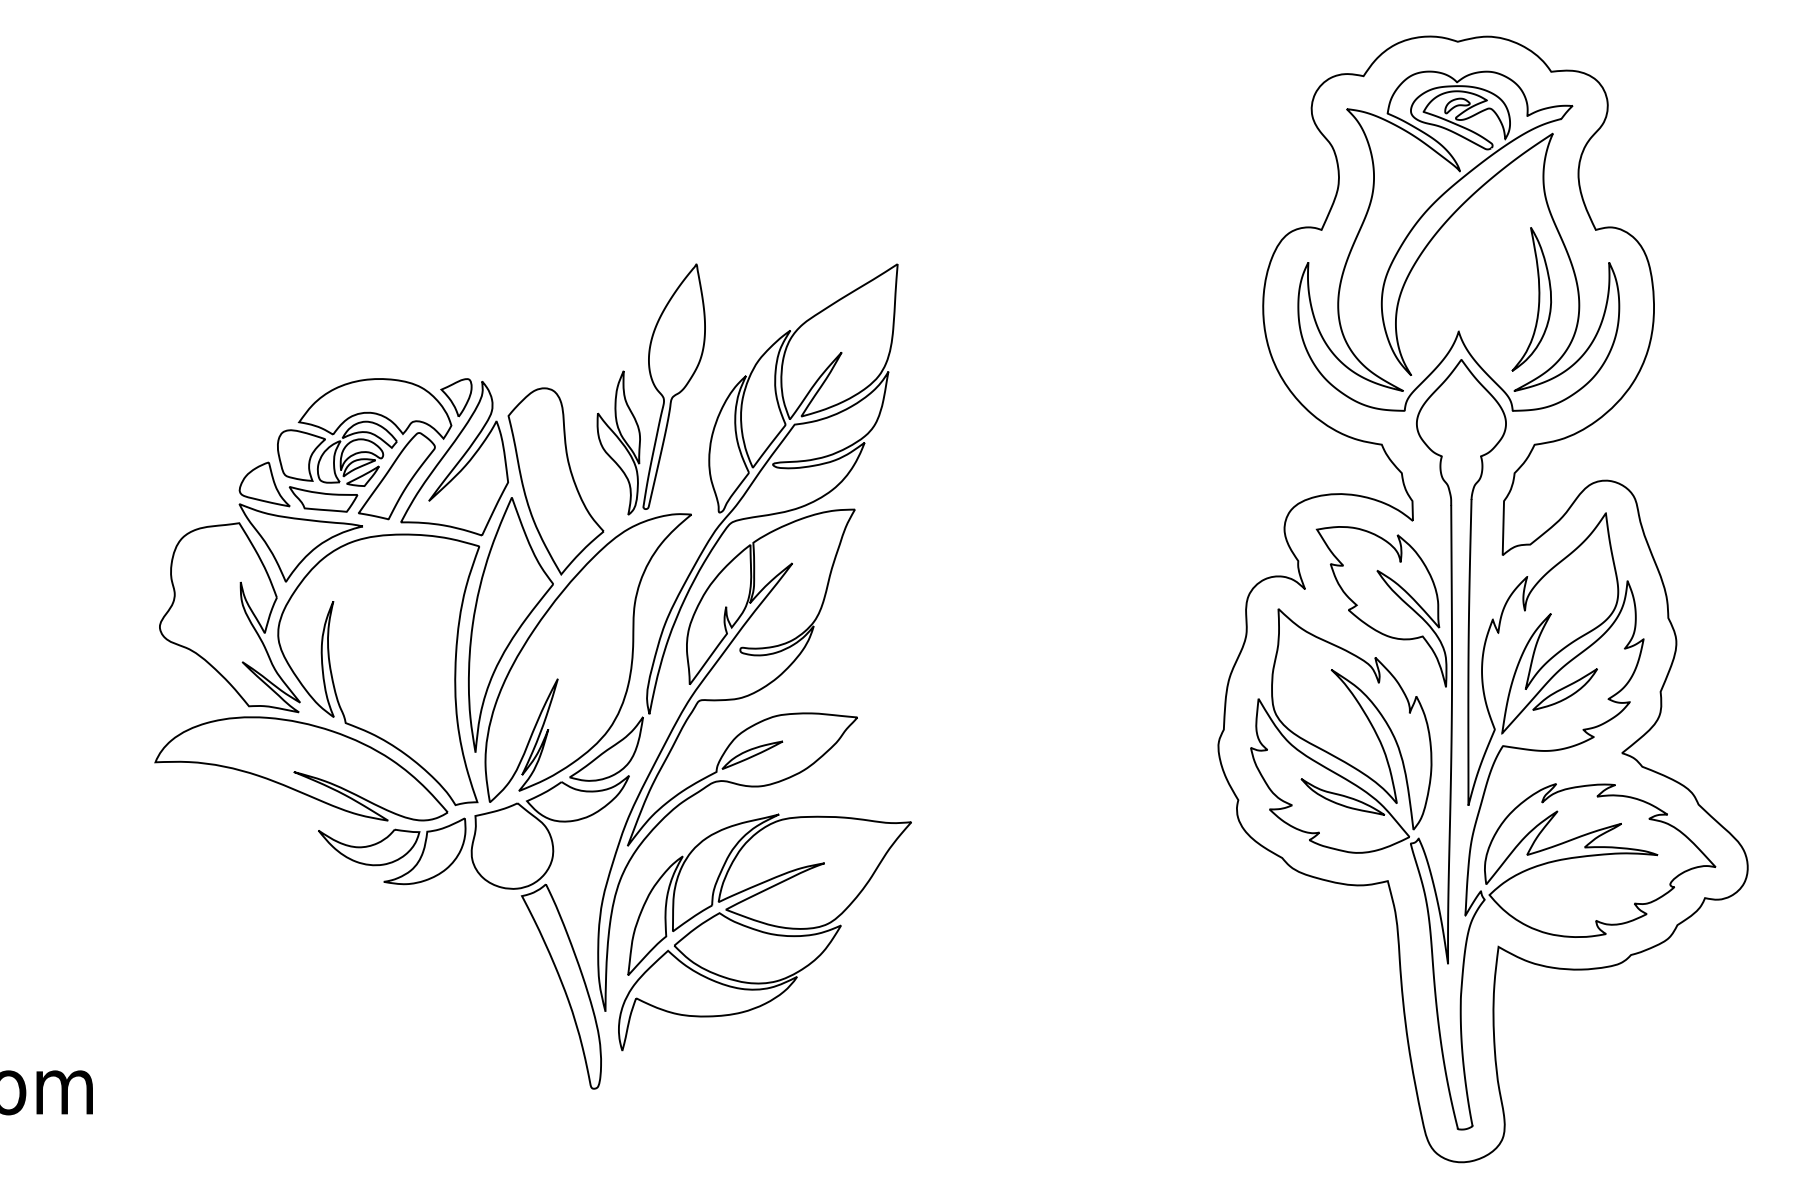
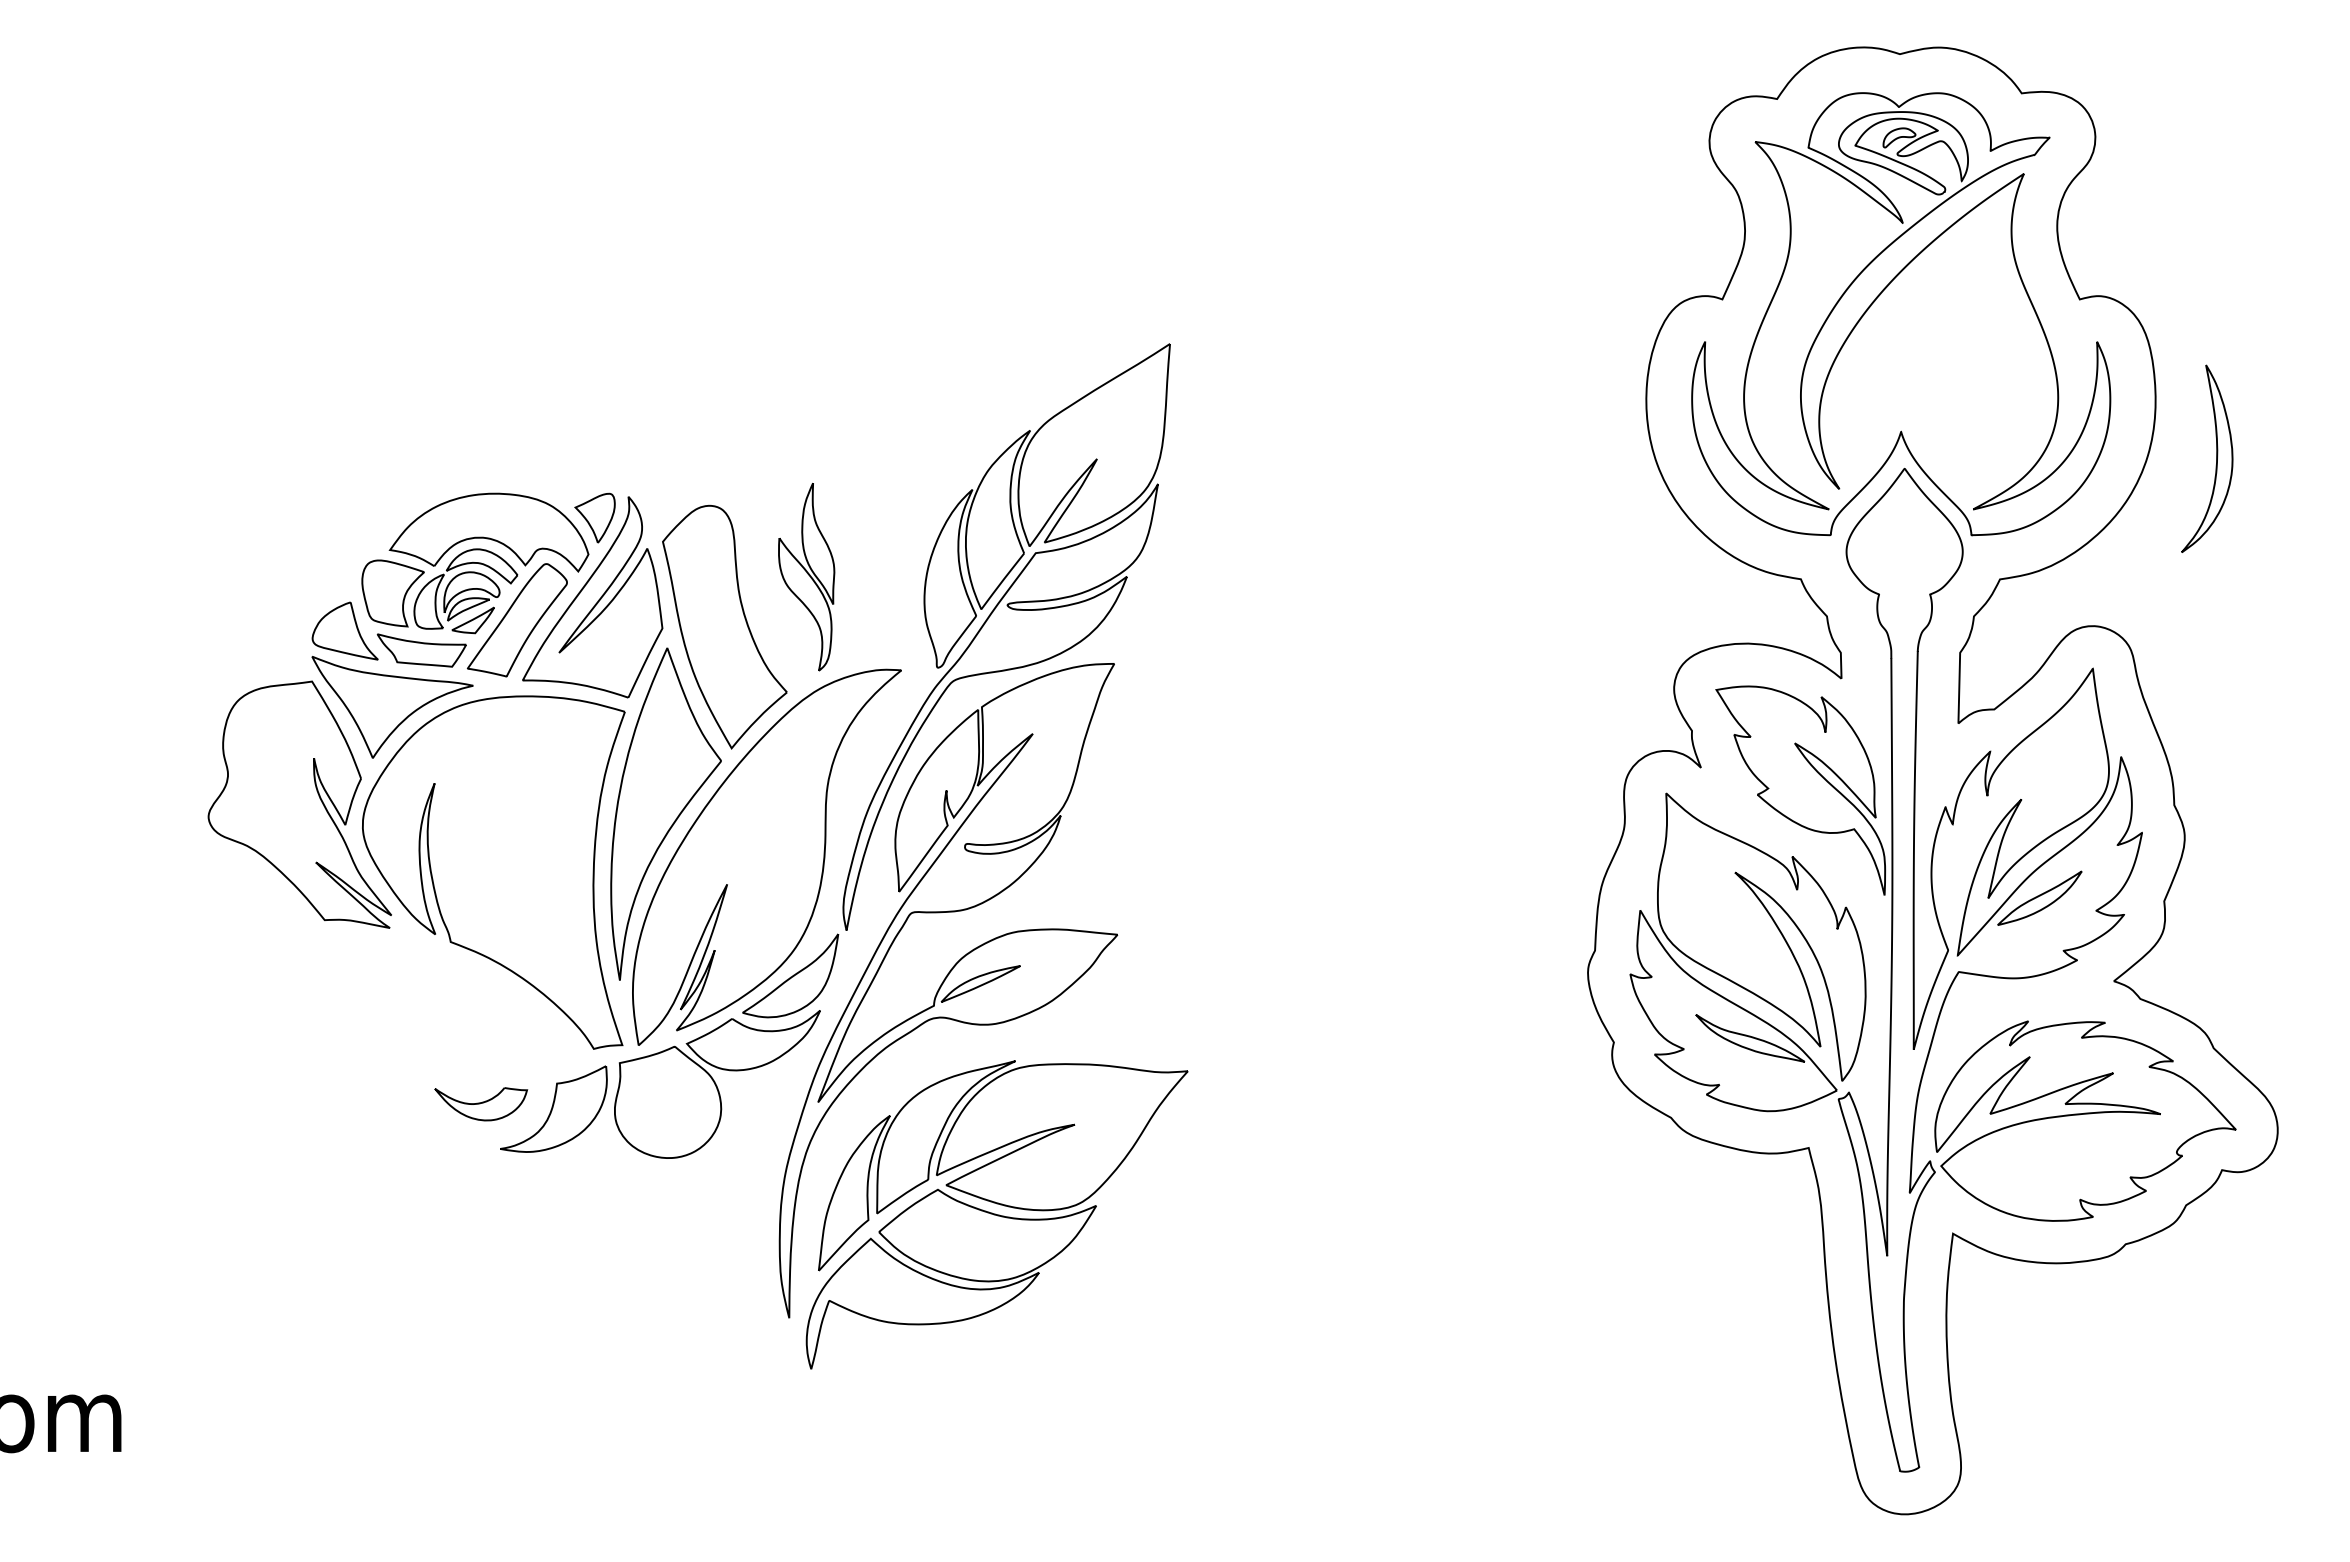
part: (1538, 299) -> (2216, 458), moved
part: (673, 386) -> (878, 503), removed
part: (301, 768) -> (392, 1001), removed
part: (368, 847) -> (480, 1104), size x0.7
part: (561, 986) -> (731, 1285), removed

